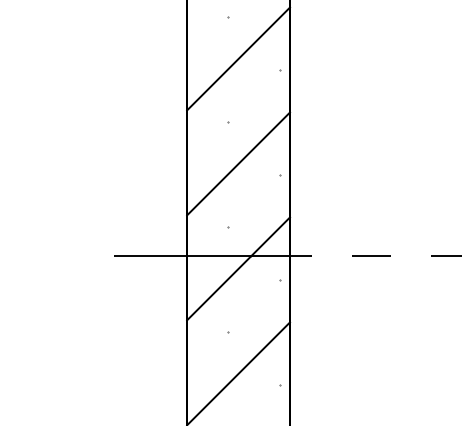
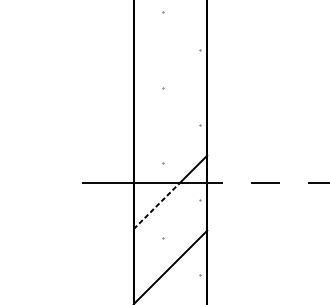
line: (238, 58) -> (170, 41), removed
line: (238, 163) -> (170, 117), removed
line: (219, 287) -> (156, 205), solid -> dashed

